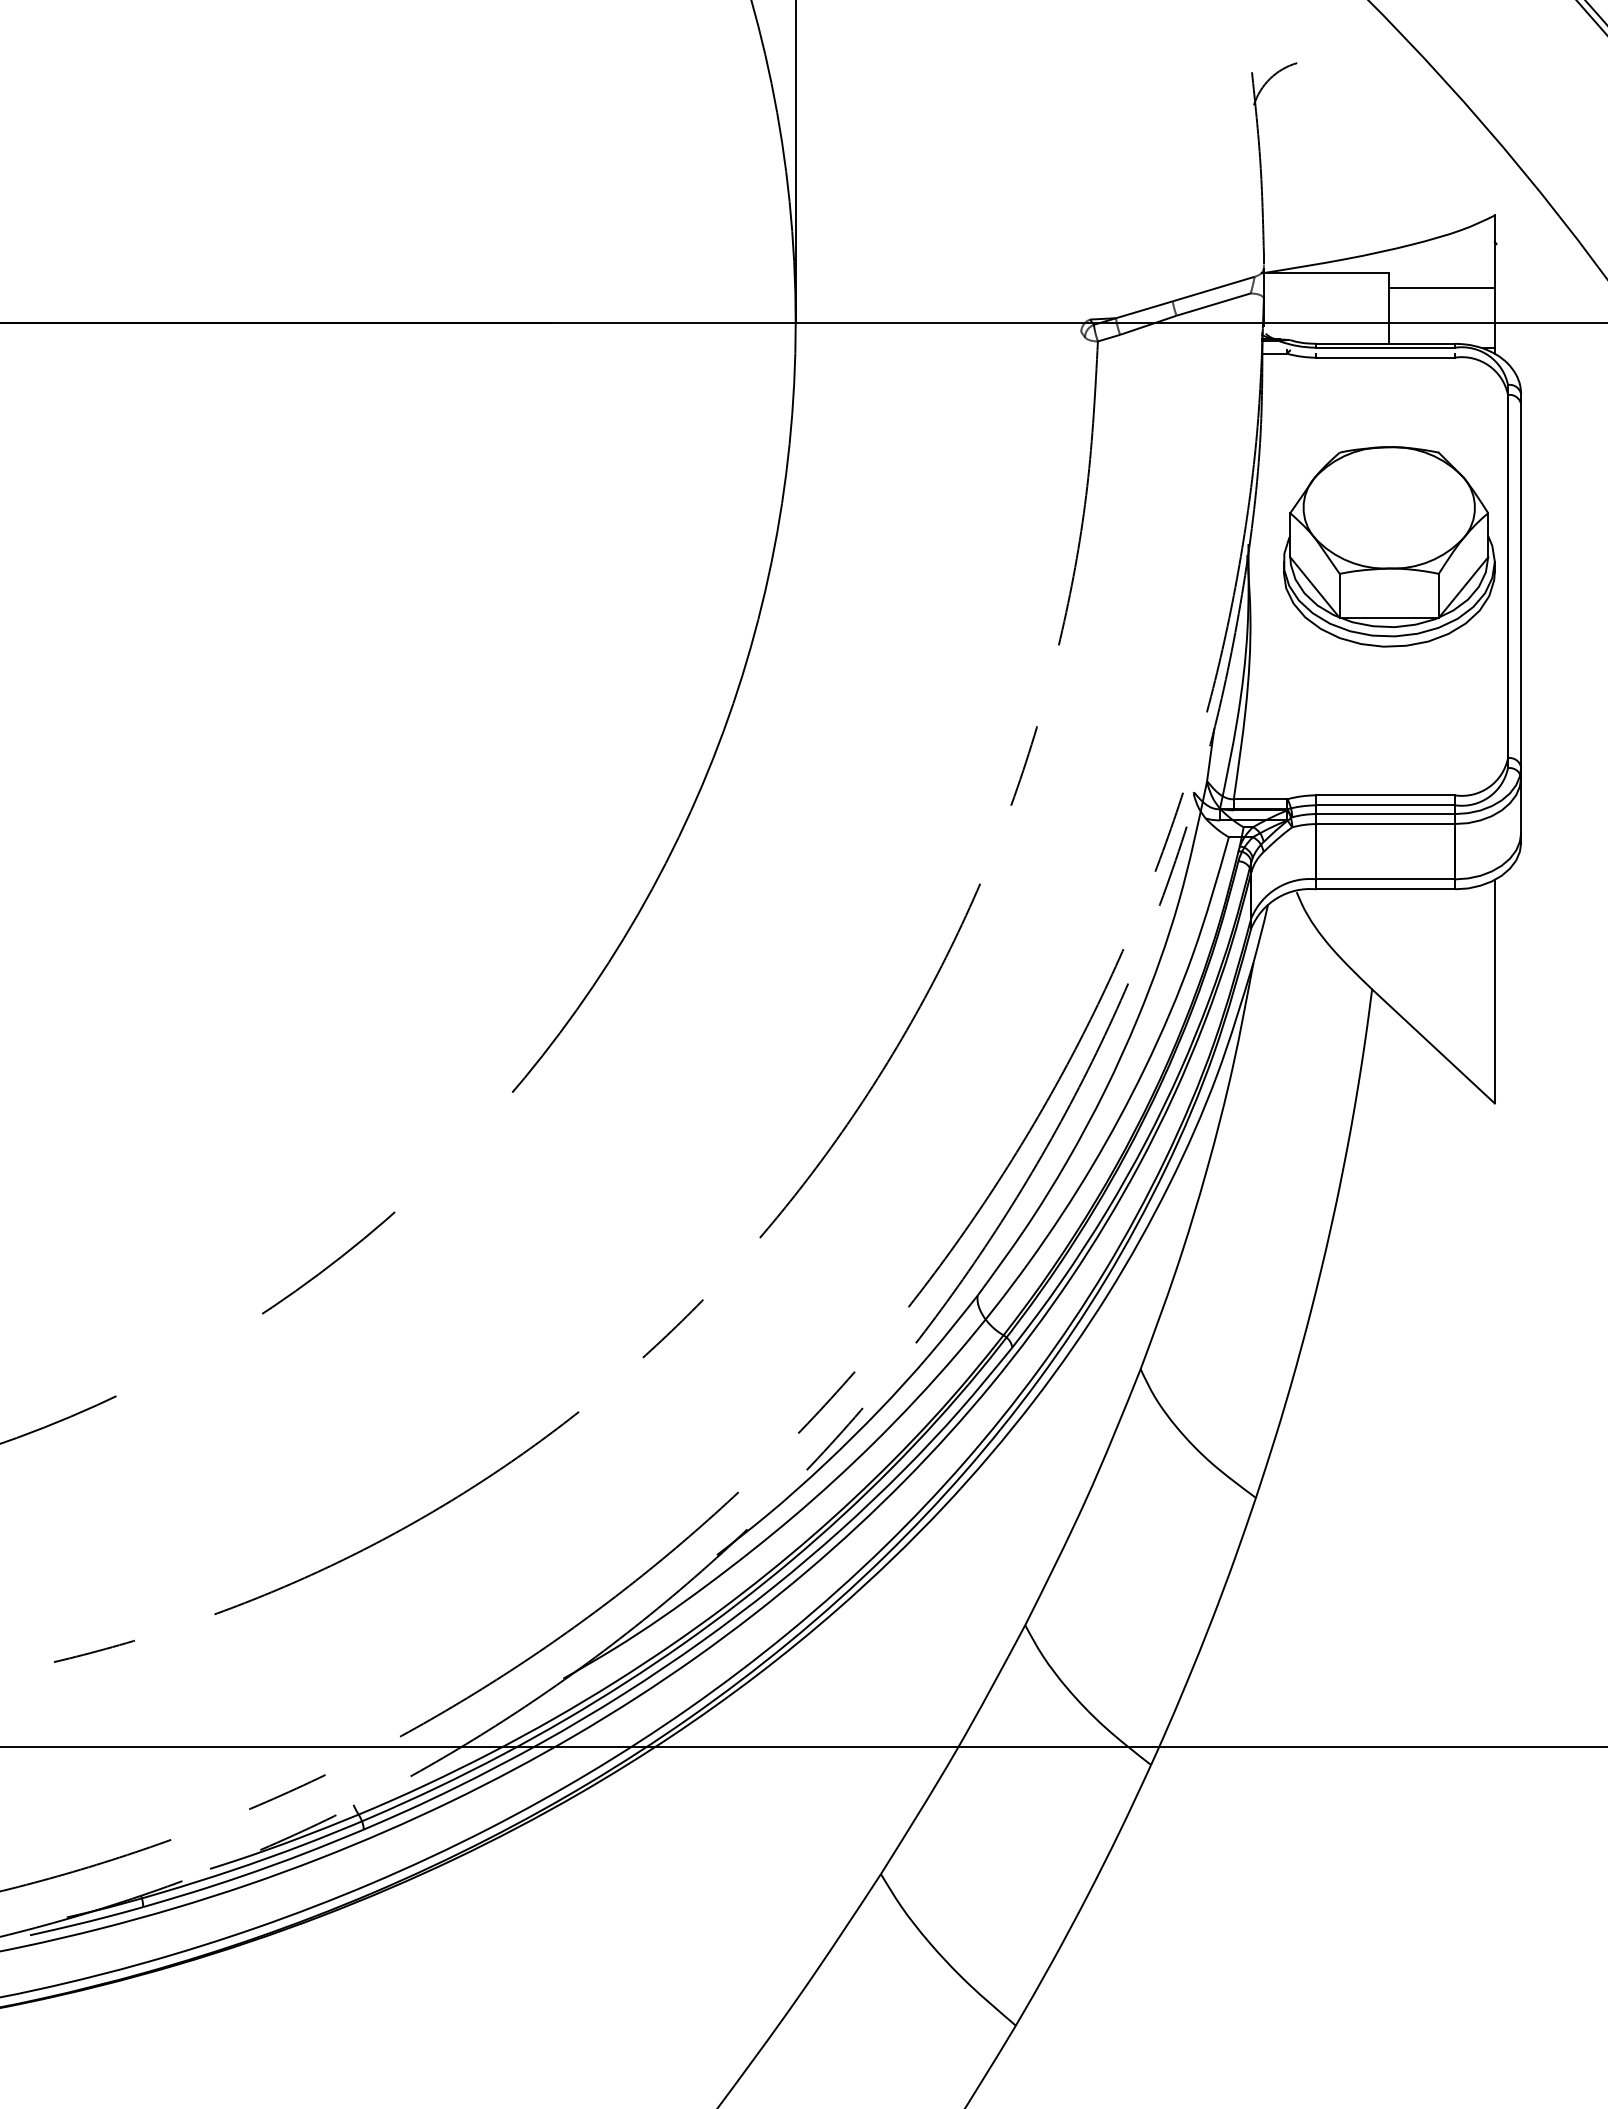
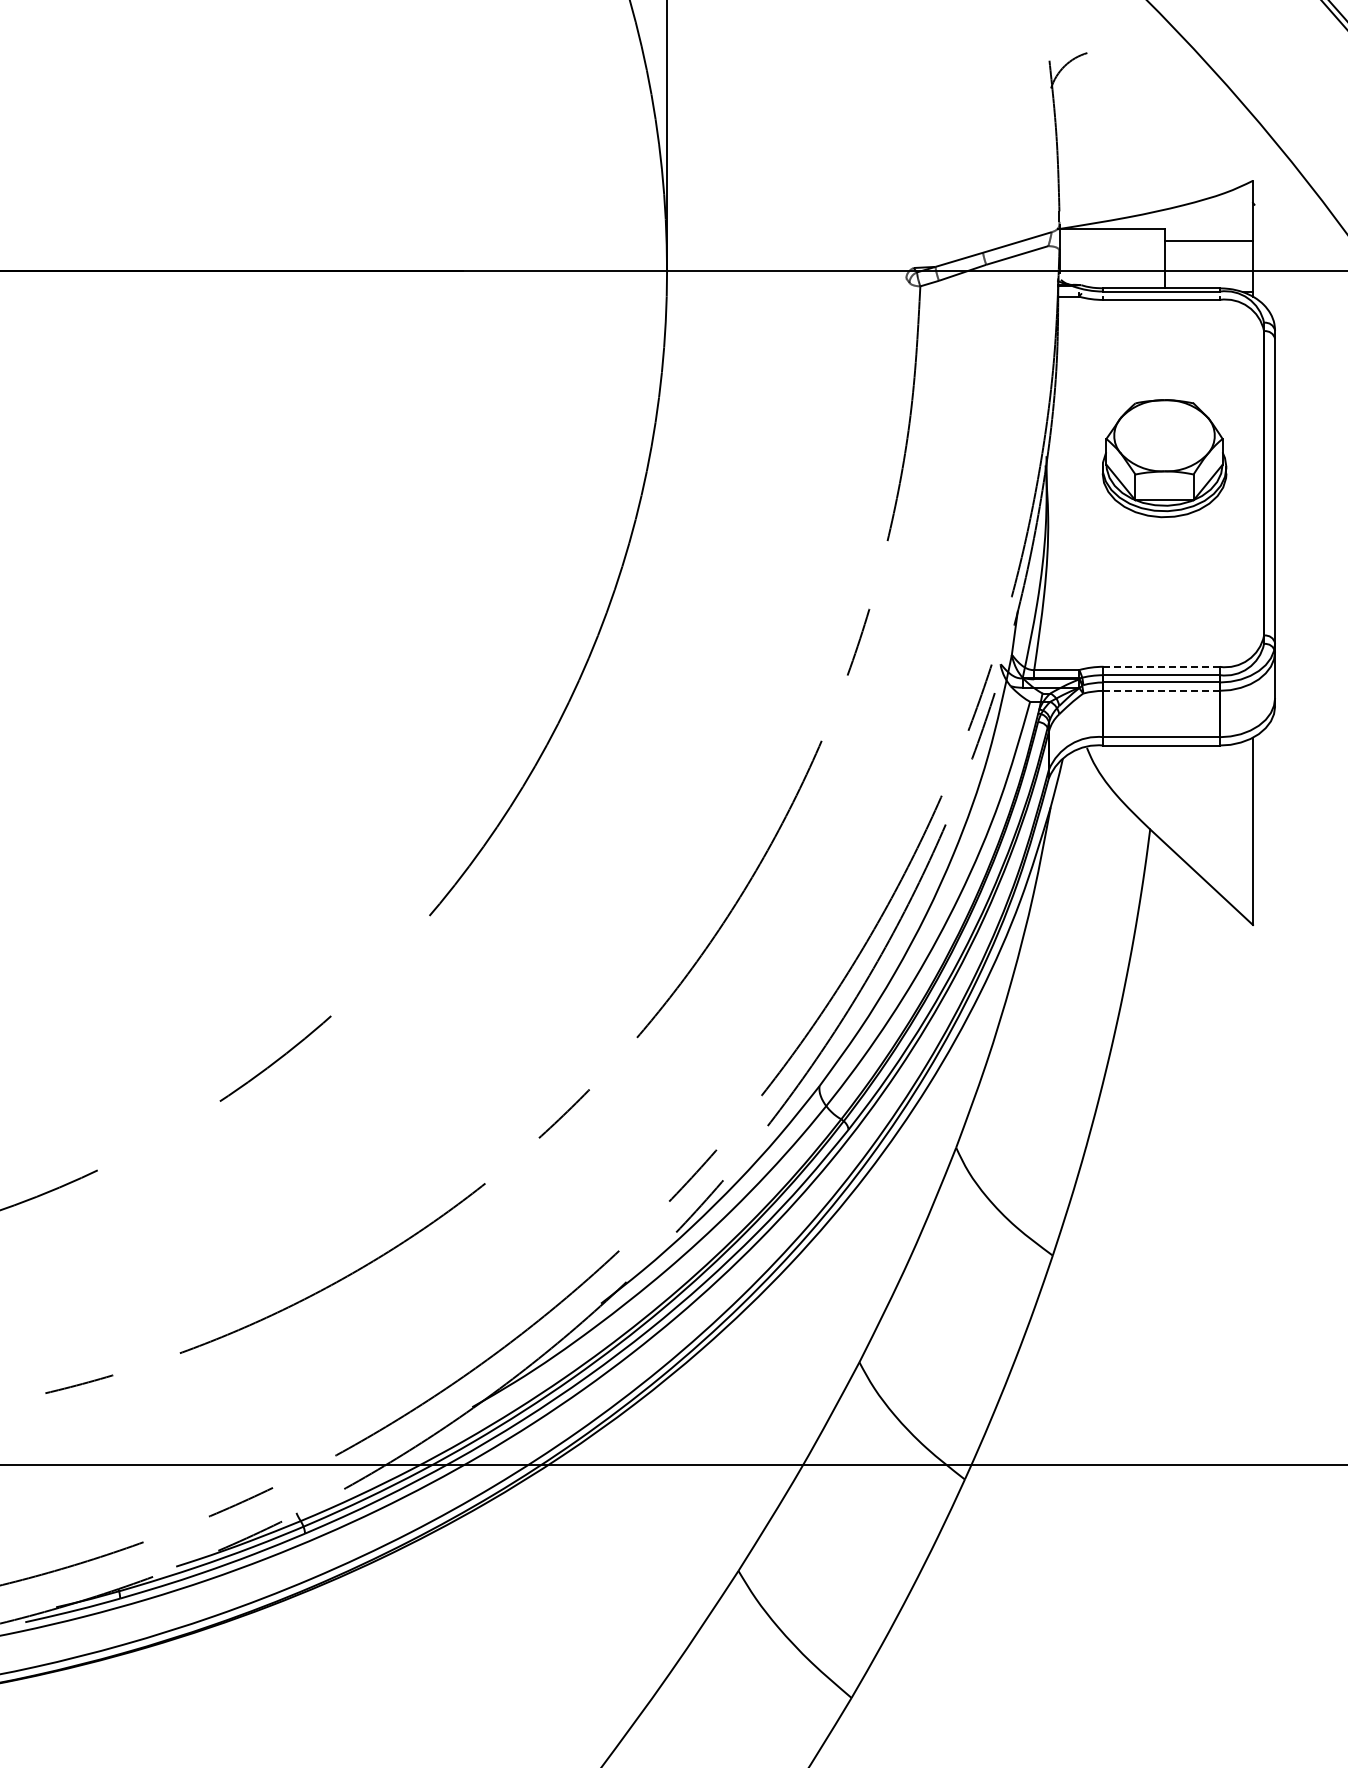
part: (1389, 546) -> (1164, 458), size x0.7
line: (1386, 795) -> (1162, 666), solid -> dashed
line: (1385, 823) -> (1161, 690), solid -> dashed

